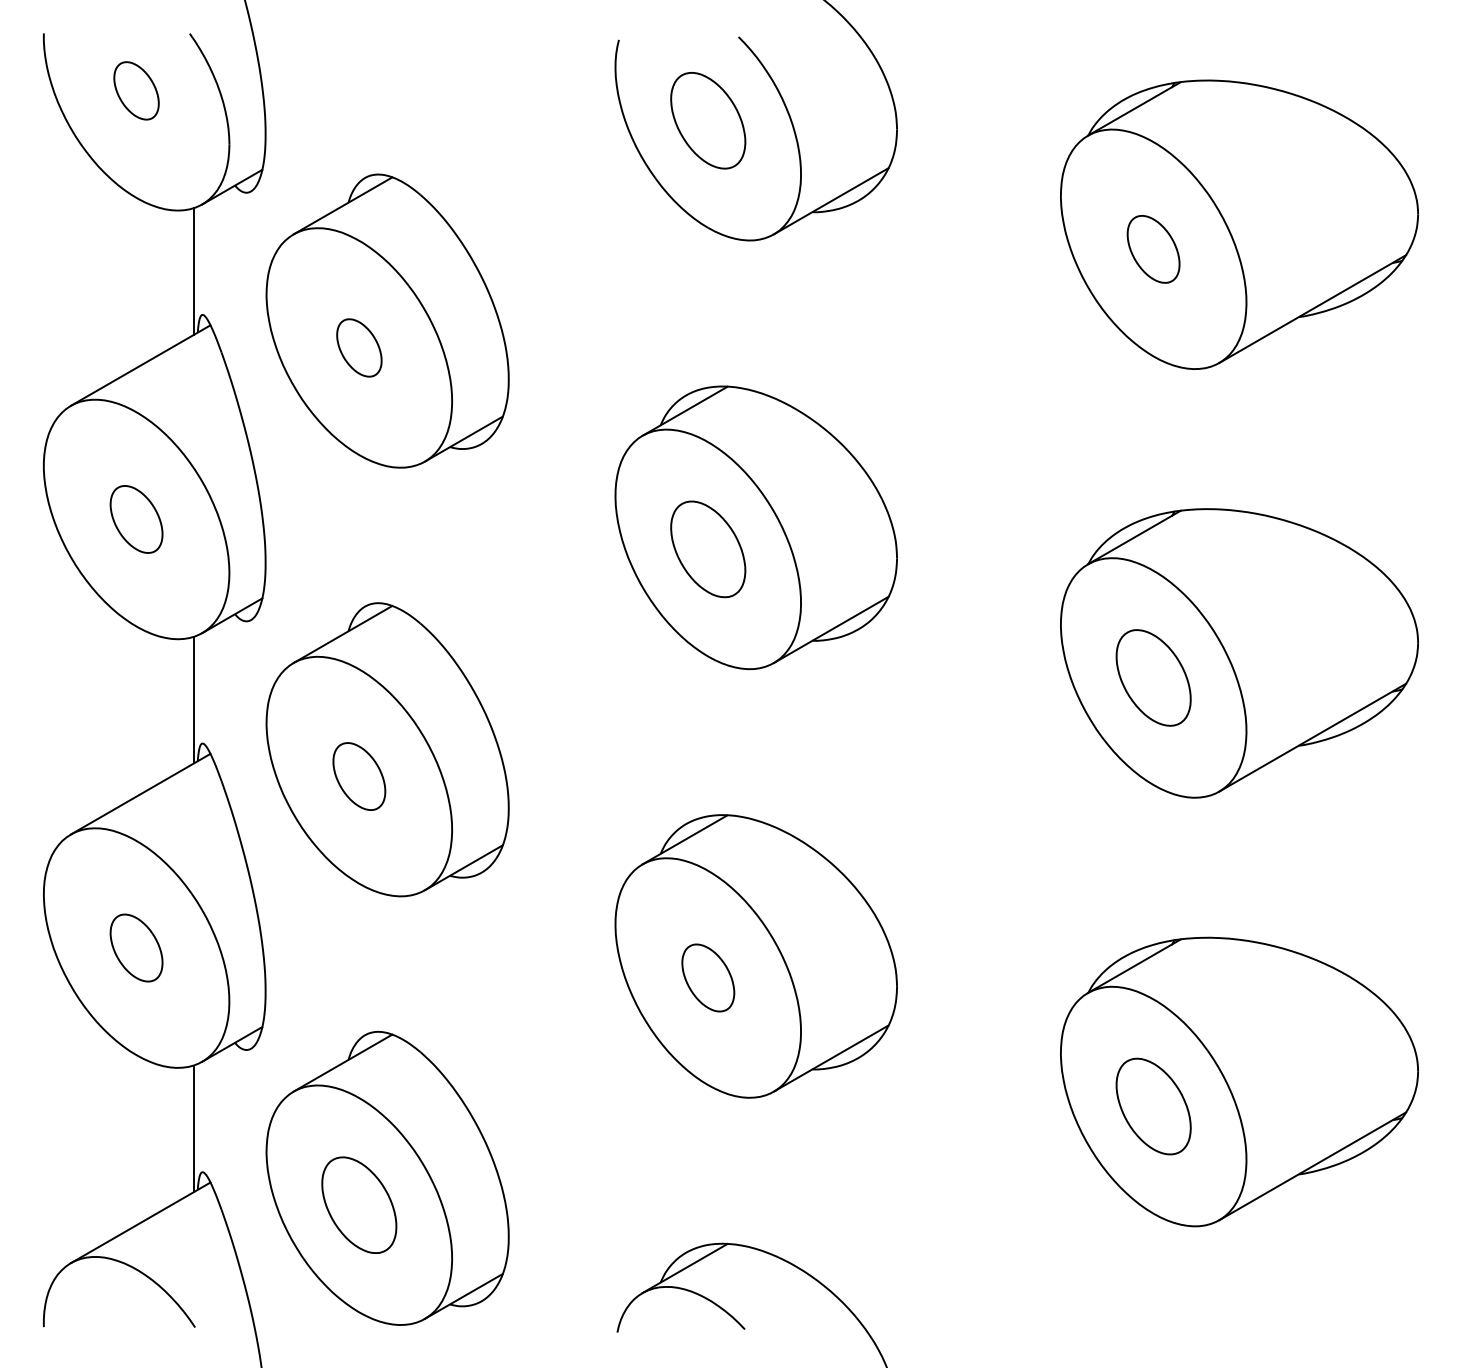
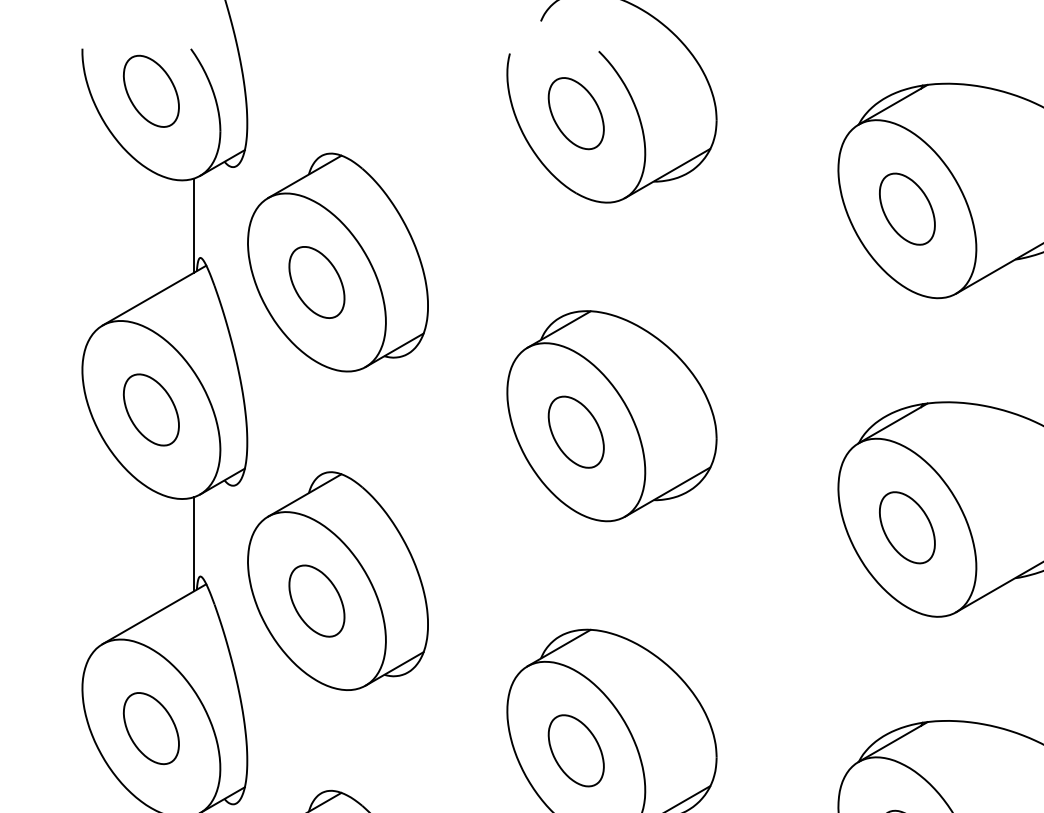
part: (136, 90) -> (151, 91), size x1.67
part: (1153, 249) -> (907, 209), size x1.43
part: (359, 347) -> (317, 282), size x1.67
part: (136, 519) -> (151, 410), size x1.43
part: (359, 776) -> (317, 601), size x1.43
part: (136, 947) -> (151, 728), size x1.43
part: (708, 977) -> (576, 750), size x1.43

